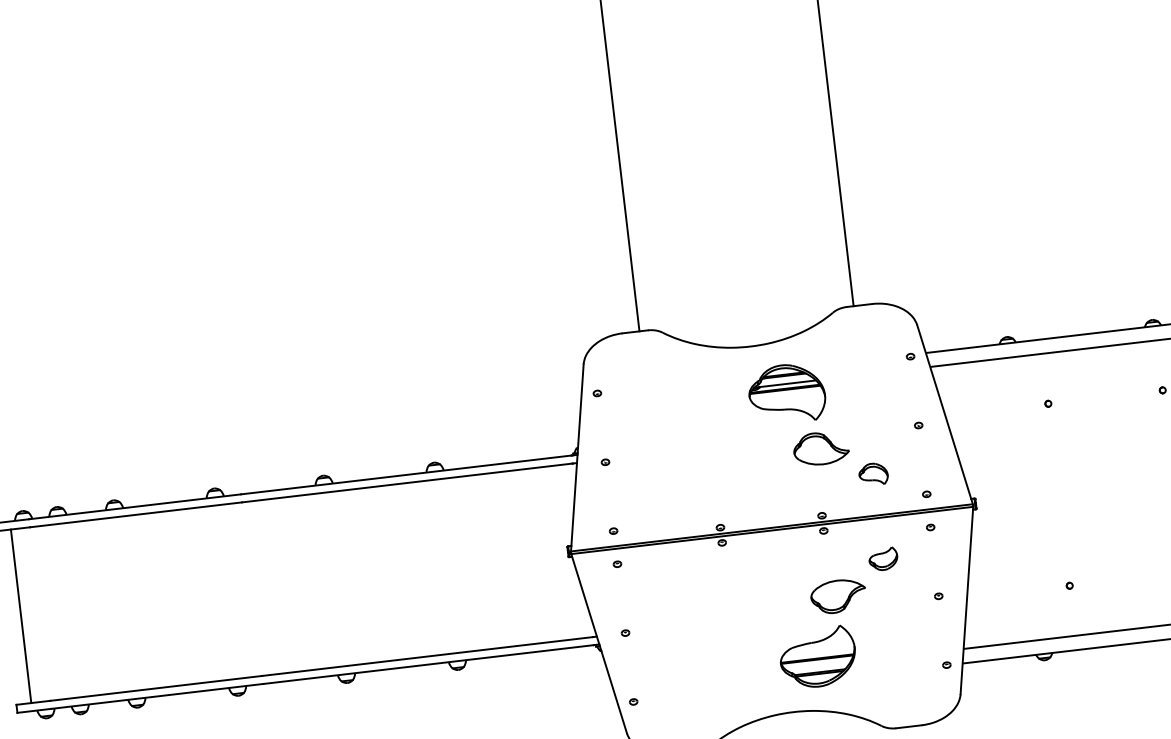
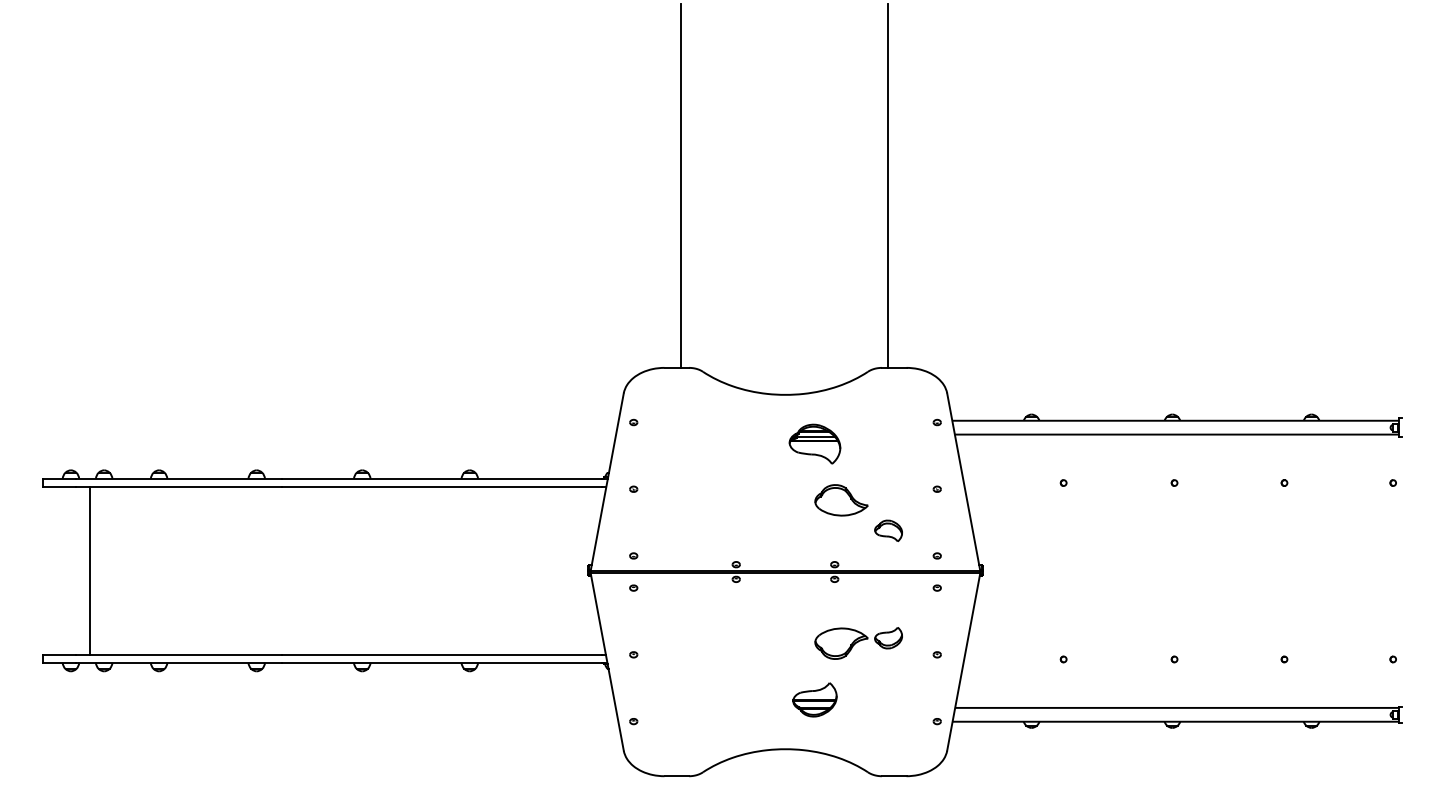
part: (786, 393) -> (814, 443), size x0.7
part: (883, 559) -> (888, 638), moved
line: (20, 615) -> (89, 570), moved
part: (817, 657) -> (814, 699), size x0.6

